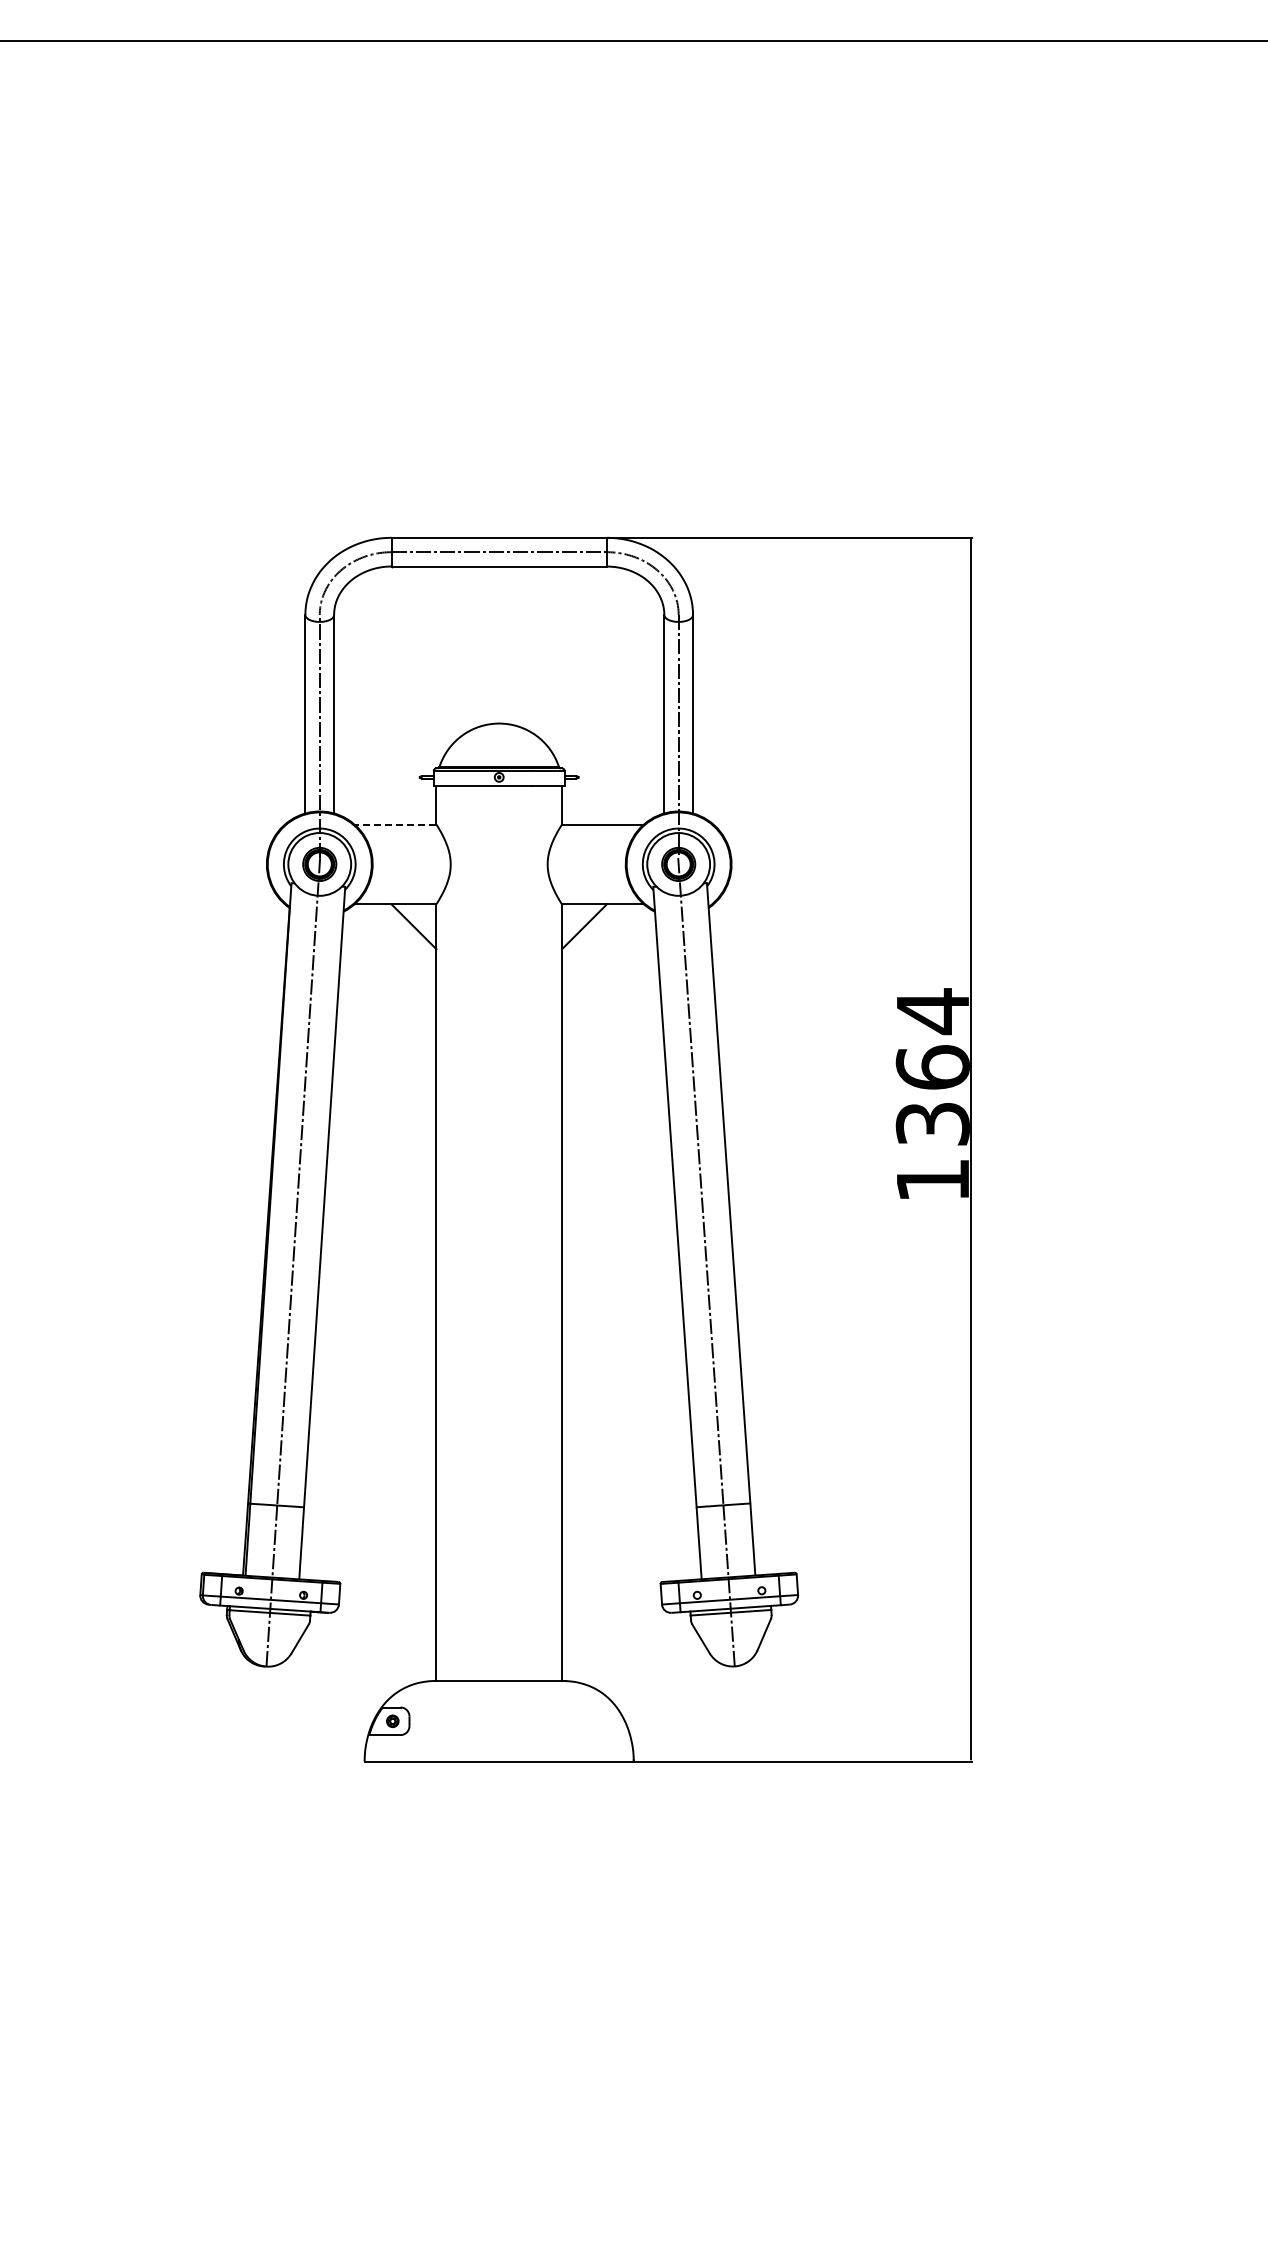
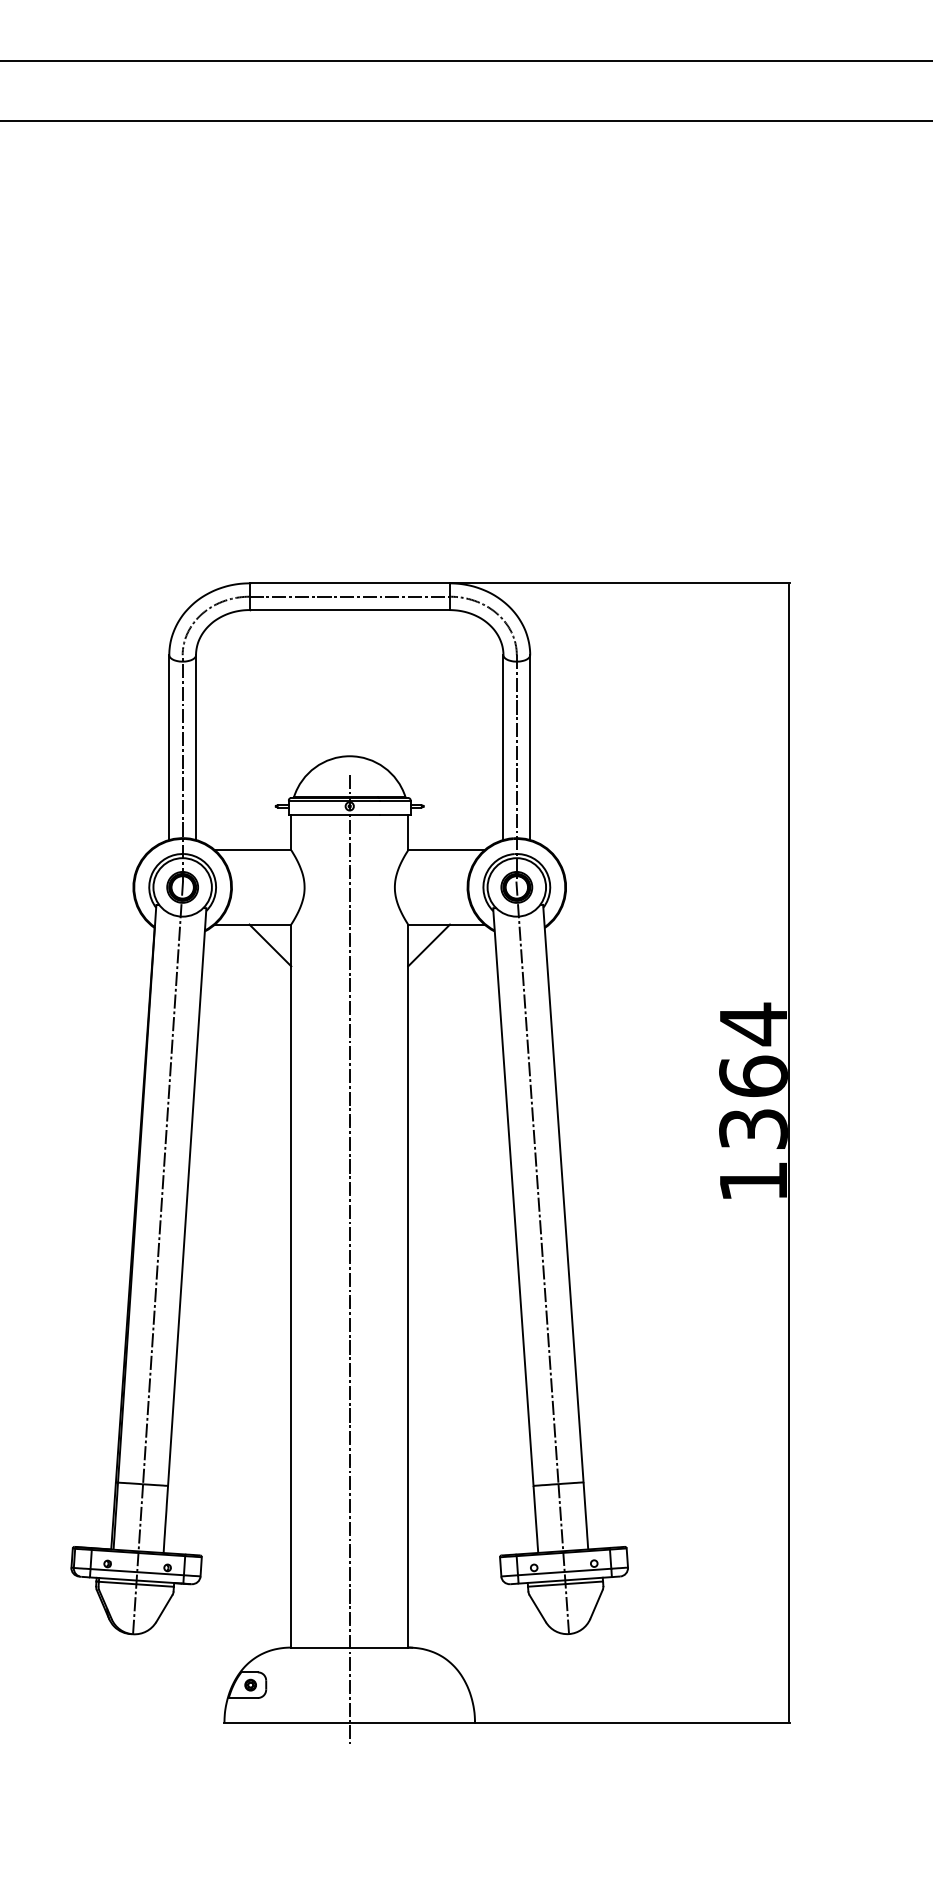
line: (395, 824) -> (253, 850), dashed -> solid
line: (499, 1263) -> (350, 1258), added

